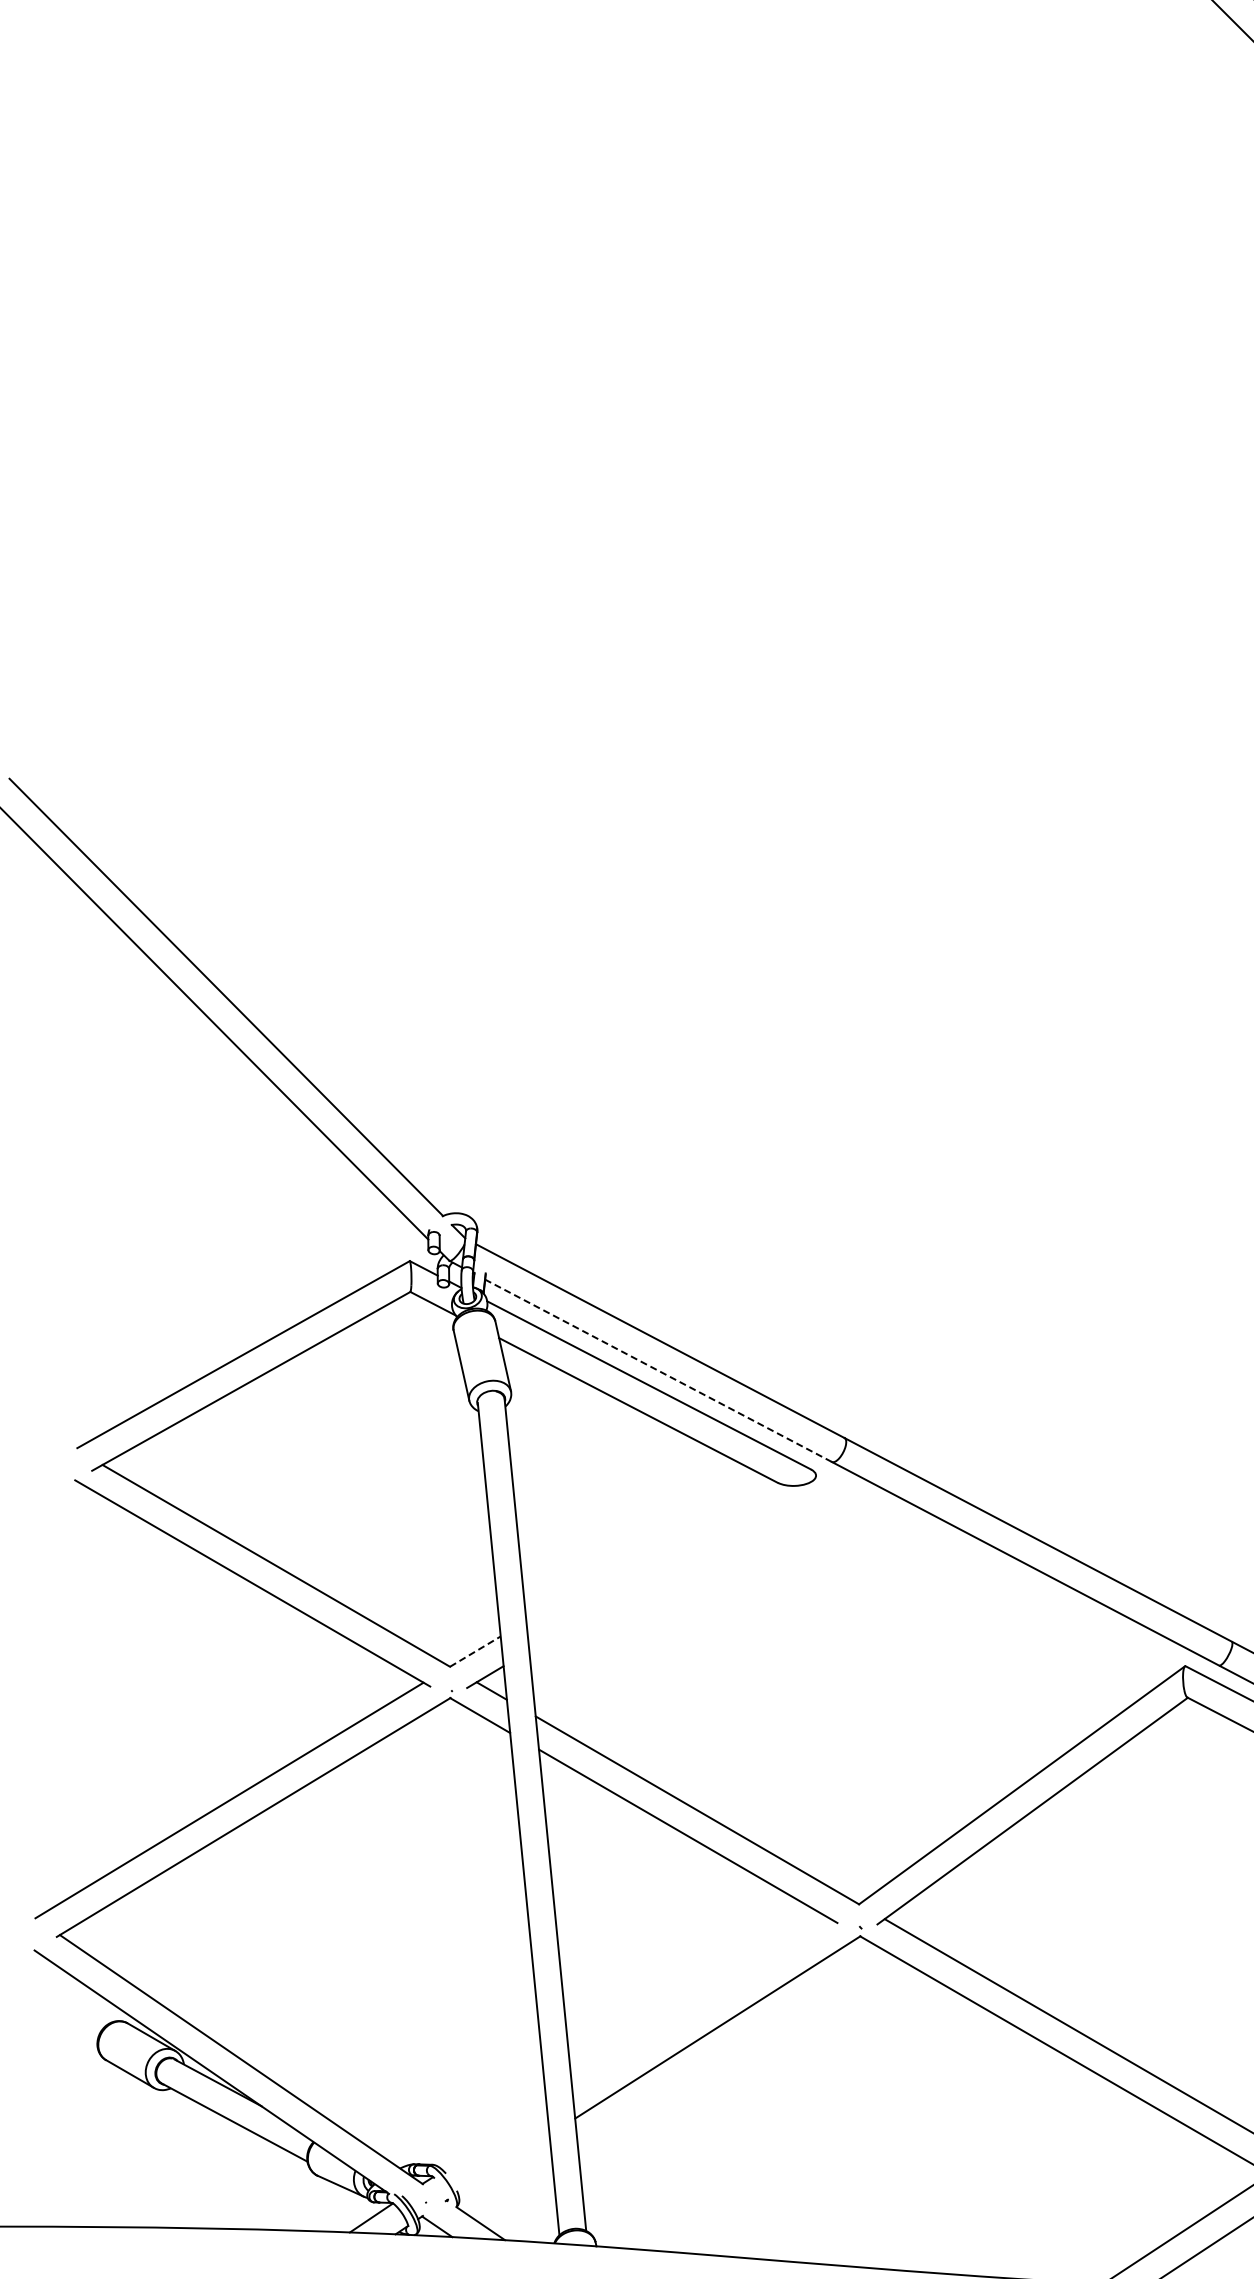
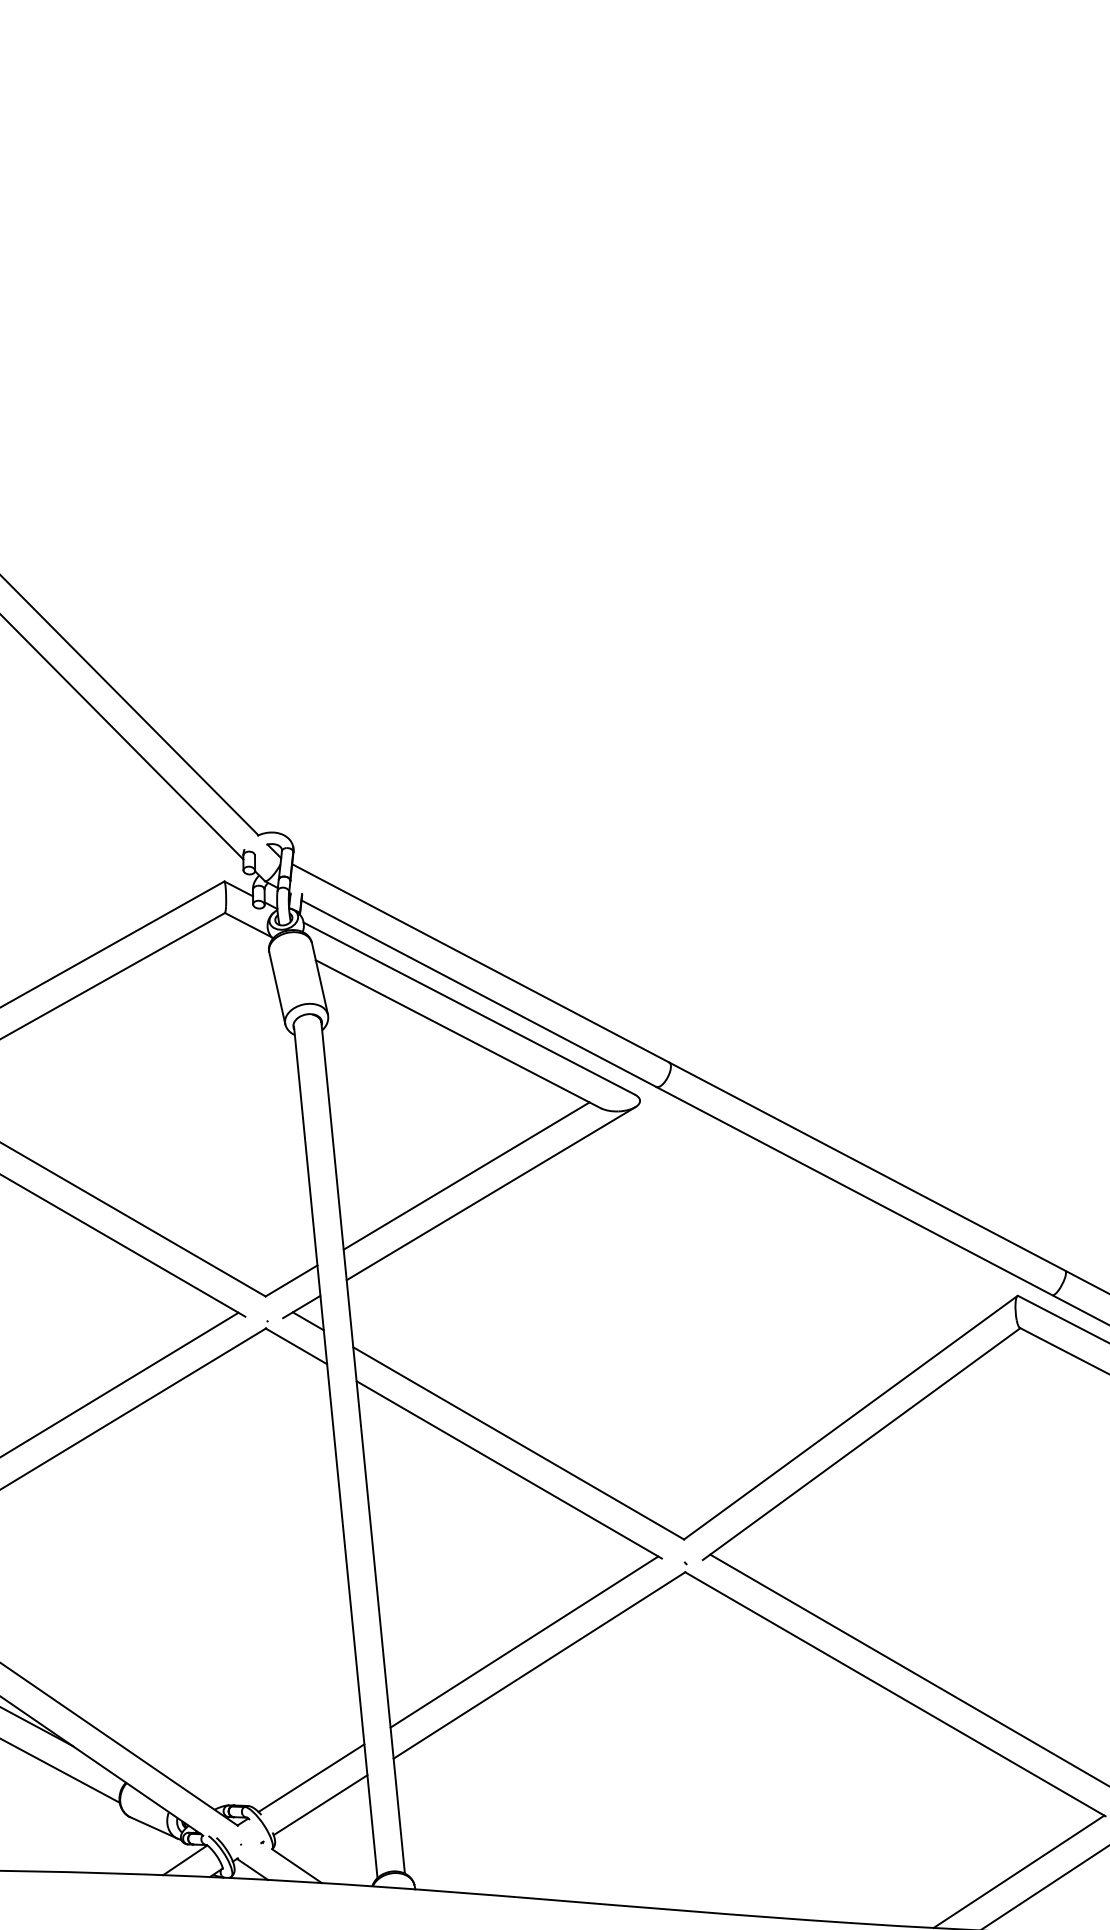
line: (658, 1370) -> (478, 993), dashed -> solid
line: (646, 1549) -> (466, 1176), added
line: (670, 1565) -> (491, 1192), added
line: (475, 1651) -> (291, 1280), dashed -> solid
line: (702, 2004) -> (523, 1641), added
line: (494, 2137) -> (311, 1778), added
line: (503, 2163) -> (320, 1804), added

